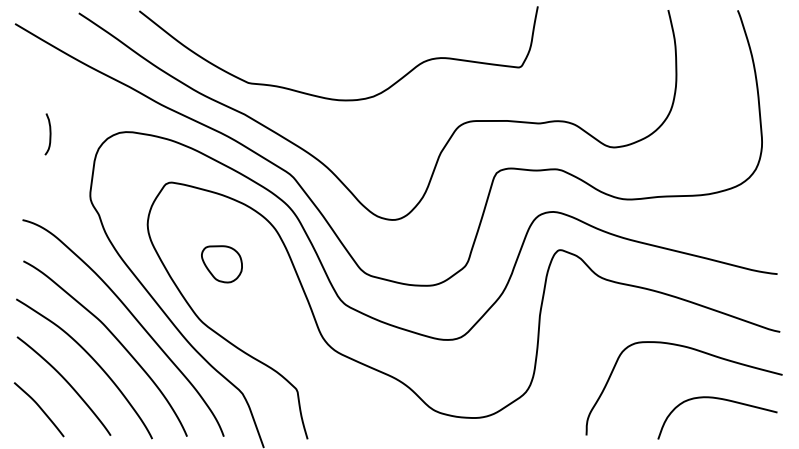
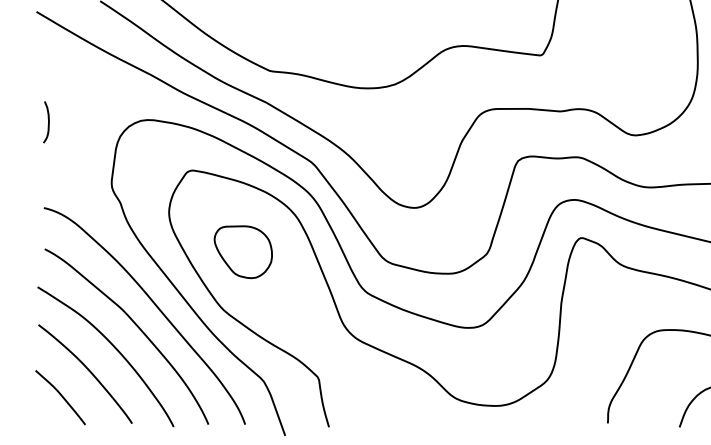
curve: (49, 134) -> (47, 122), moved
part: (221, 264) -> (242, 252), size x1.43

